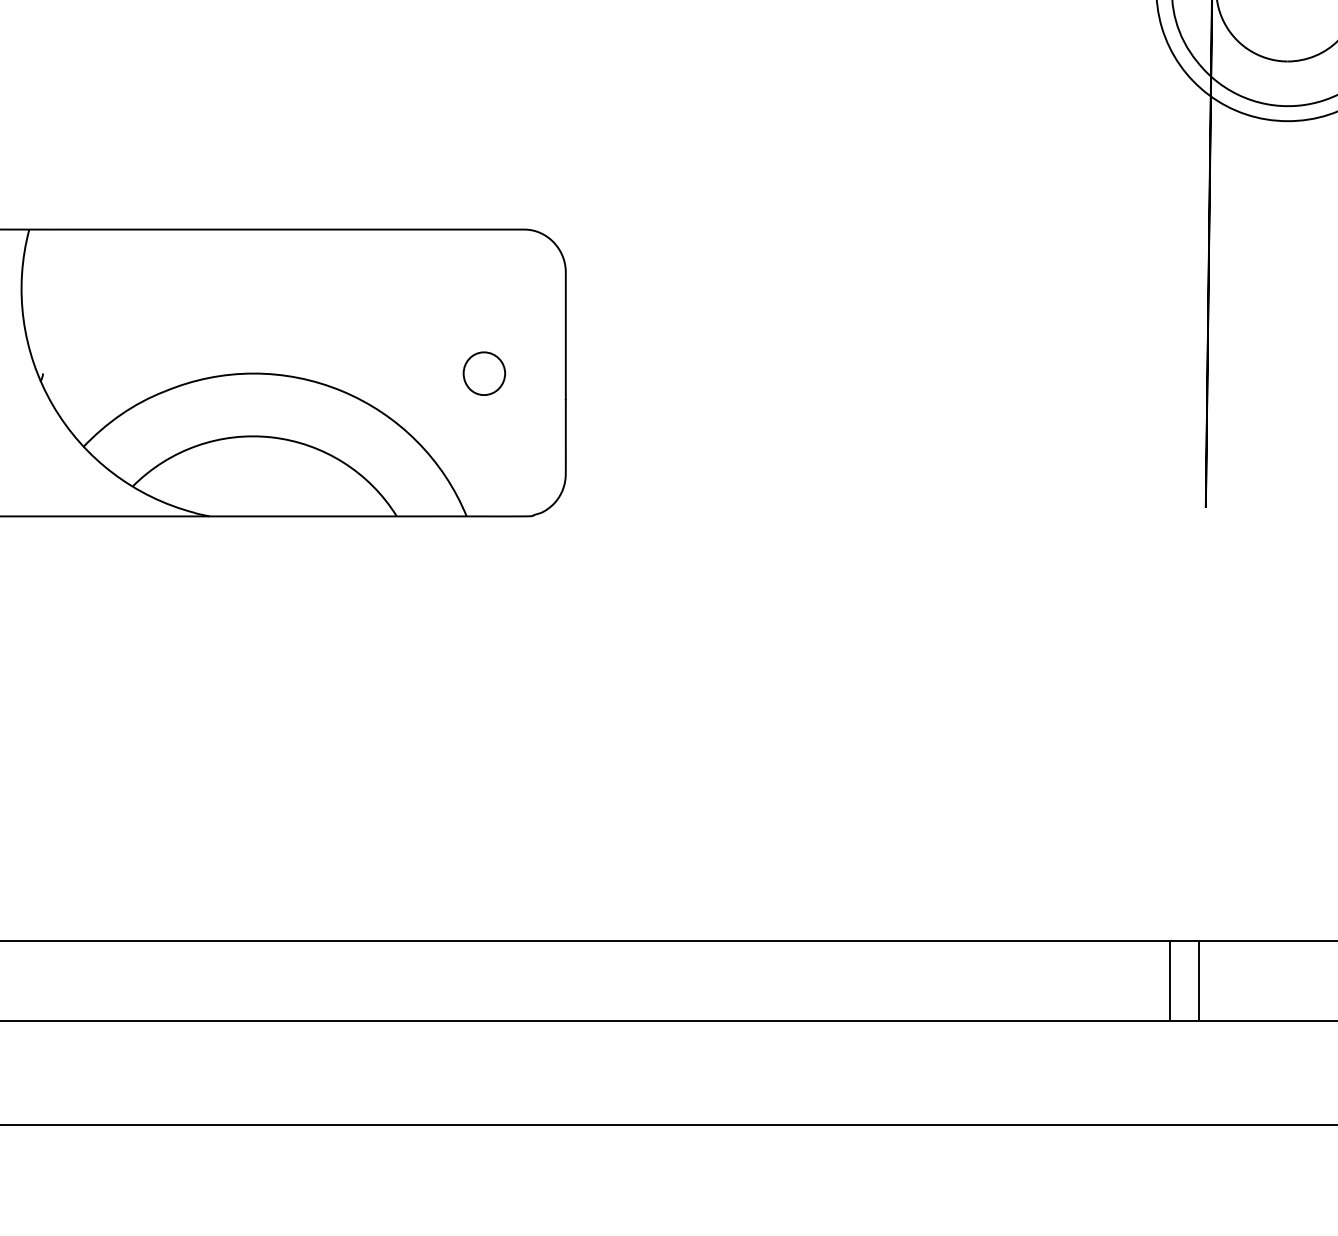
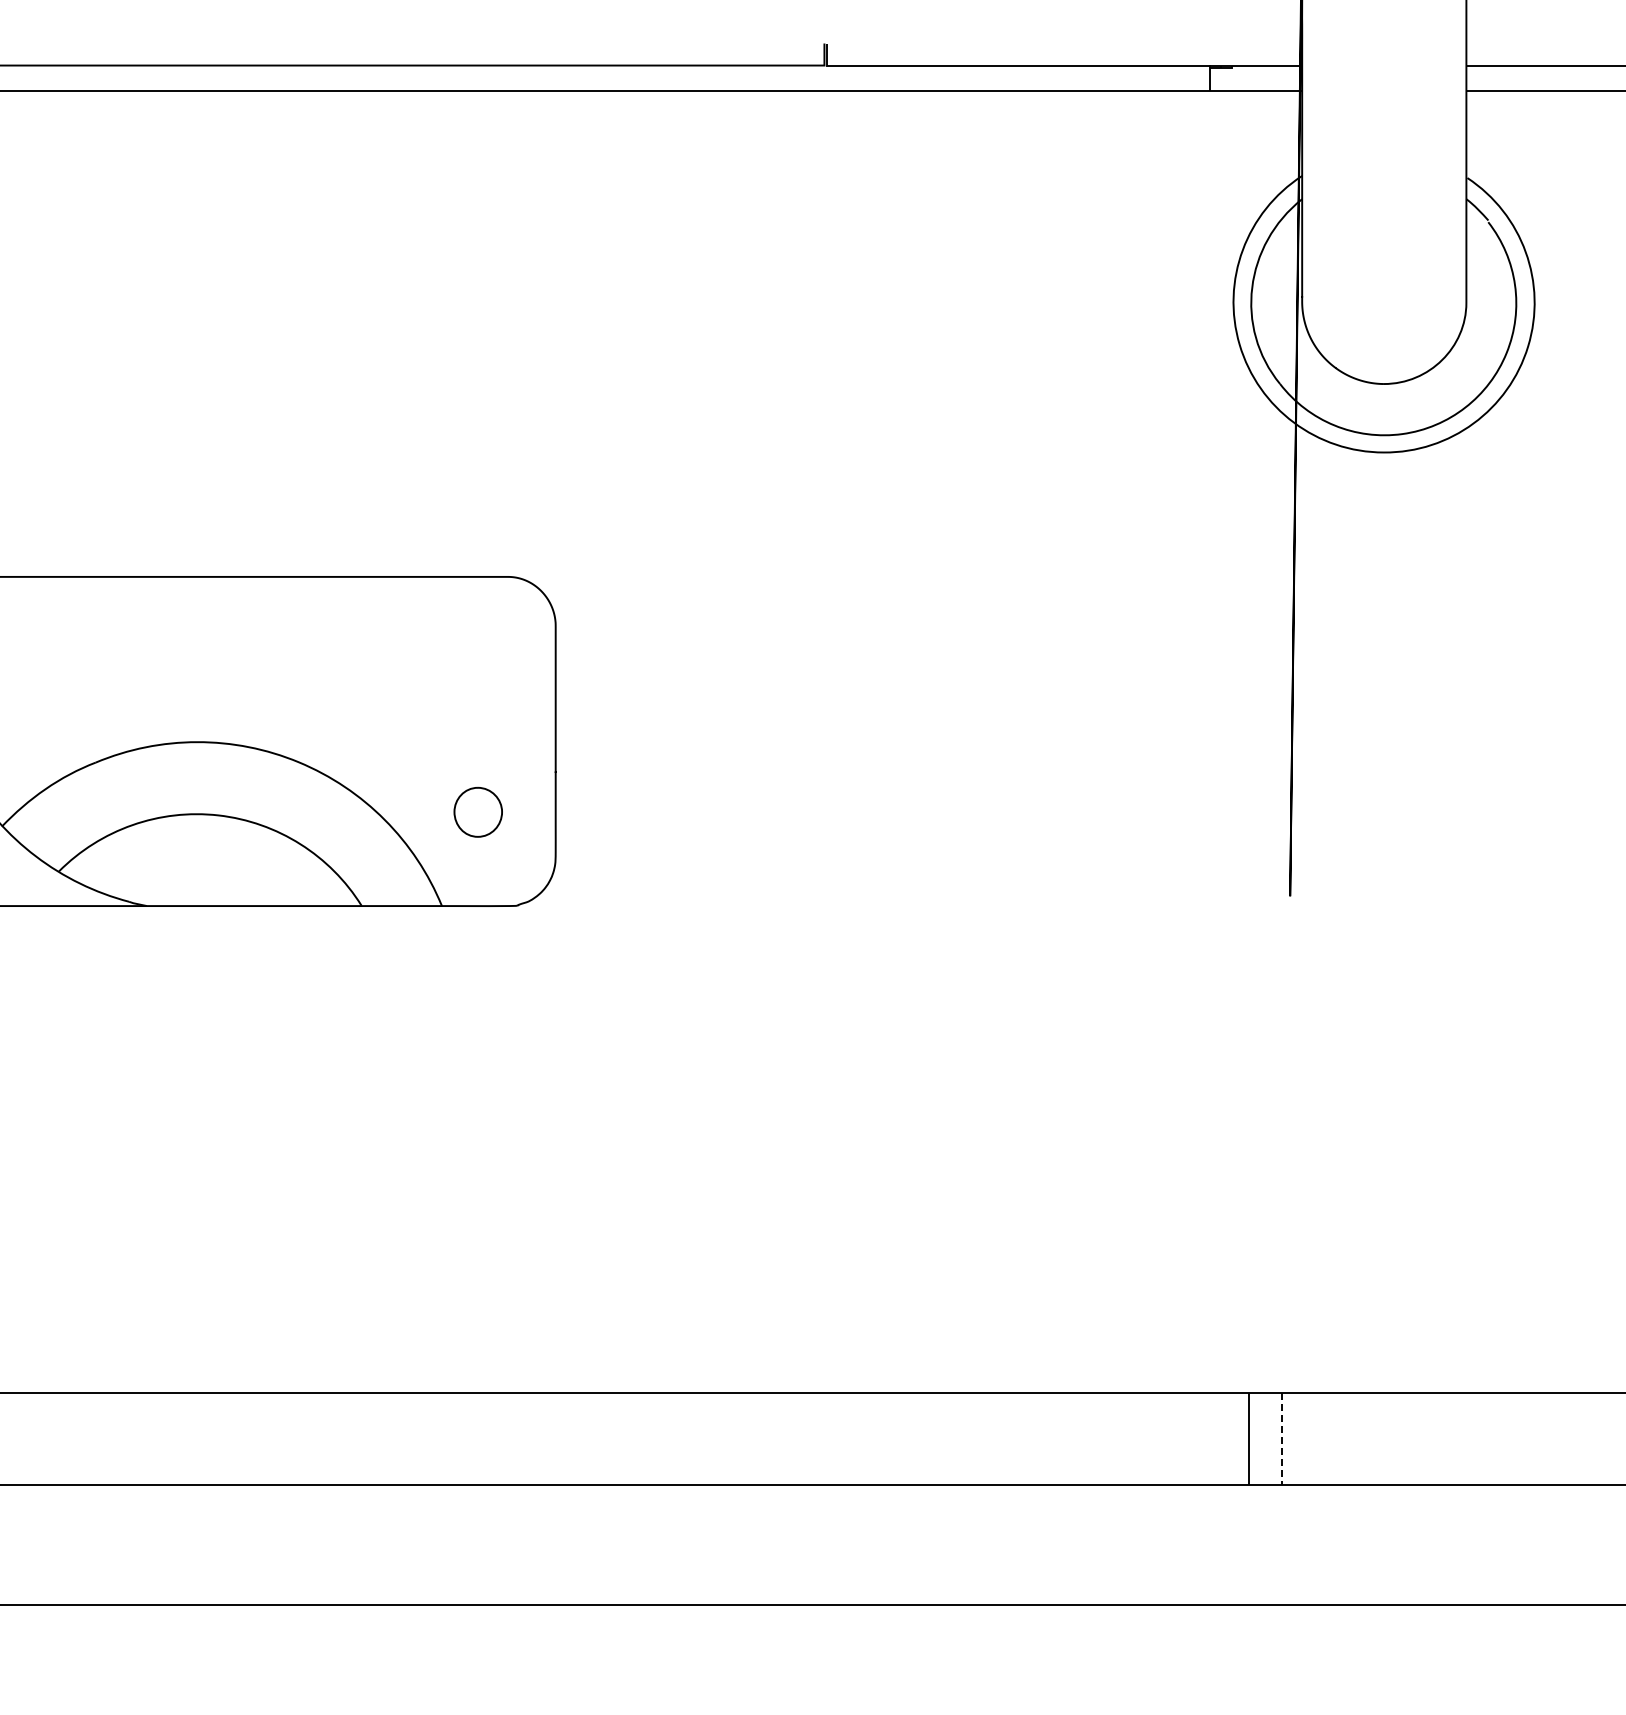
part: (483, 373) -> (477, 811), moved
line: (1199, 981) -> (1282, 1439), solid -> dashed

